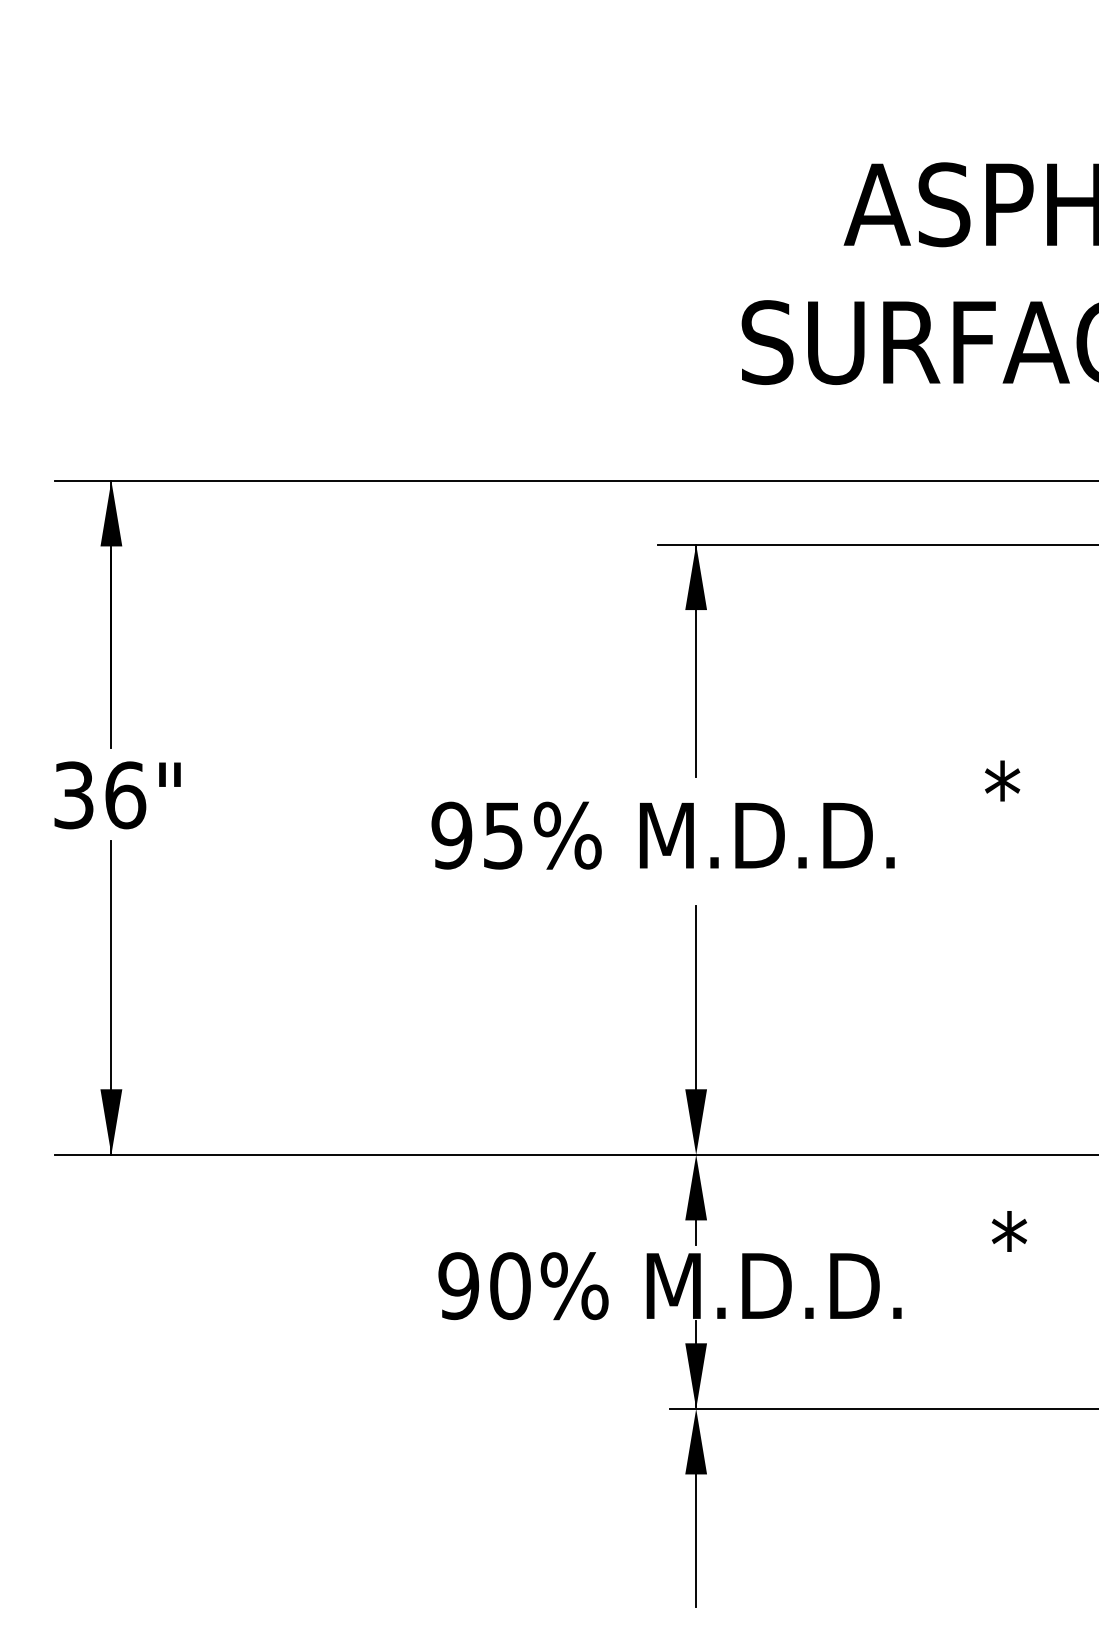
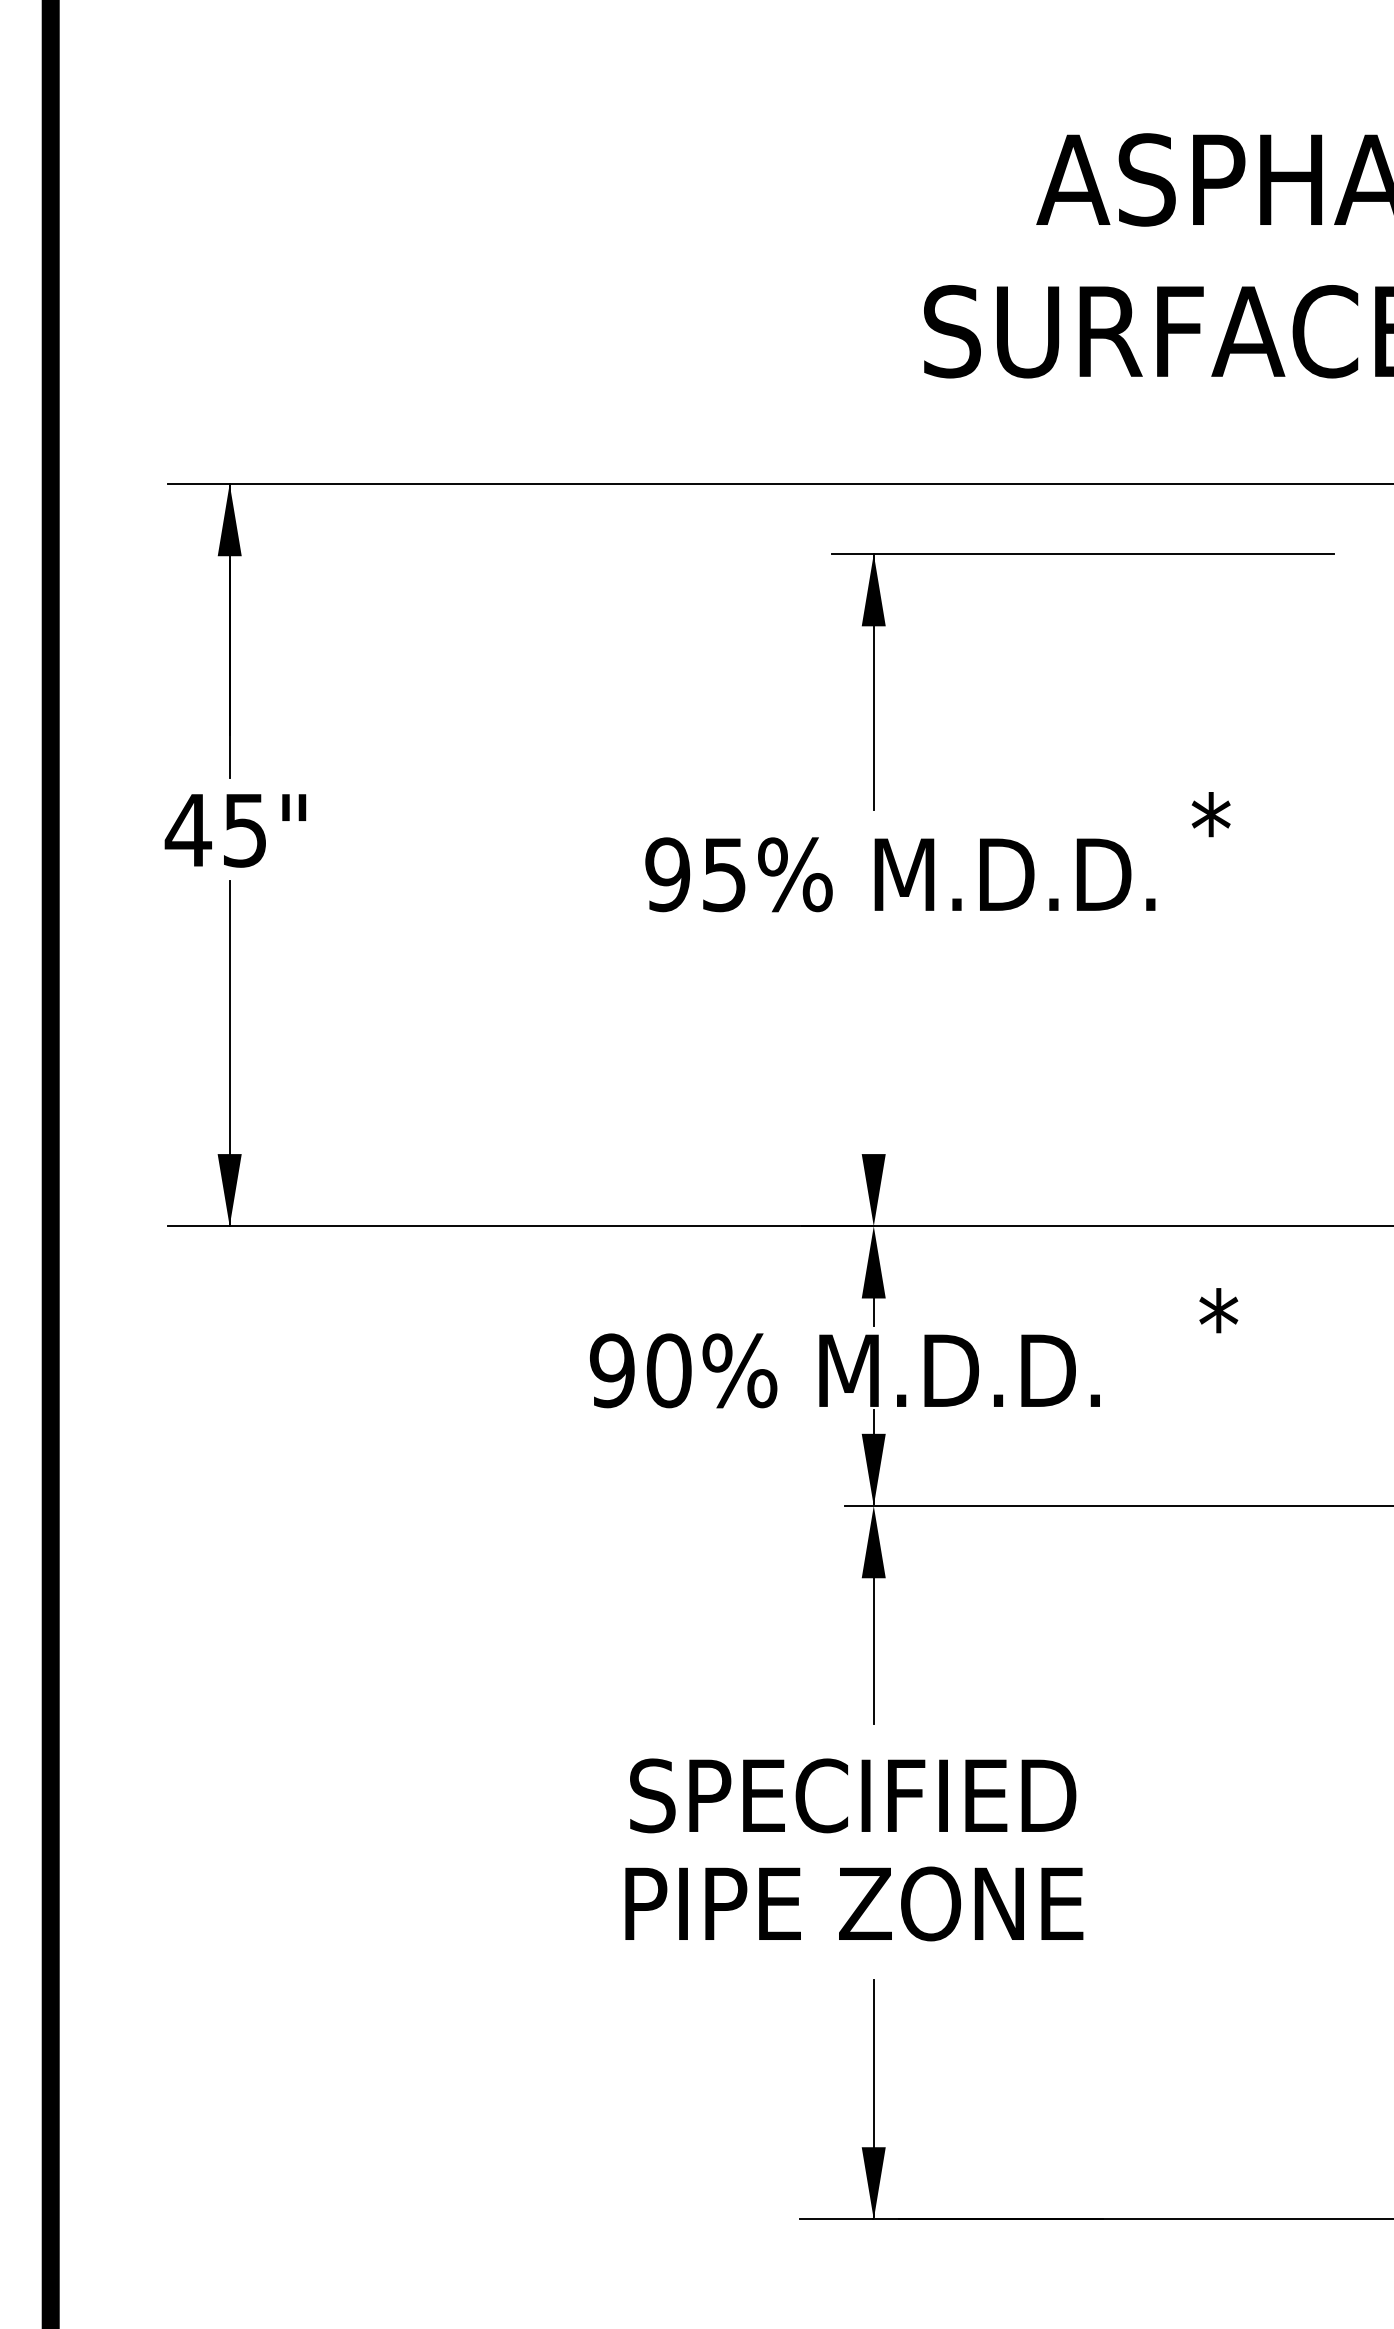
text: (99, 795) -> (216, 830), 36" -> 45"
text: (663, 835) -> (900, 874), moved
line: (695, 997) -> (873, 1053), removed

